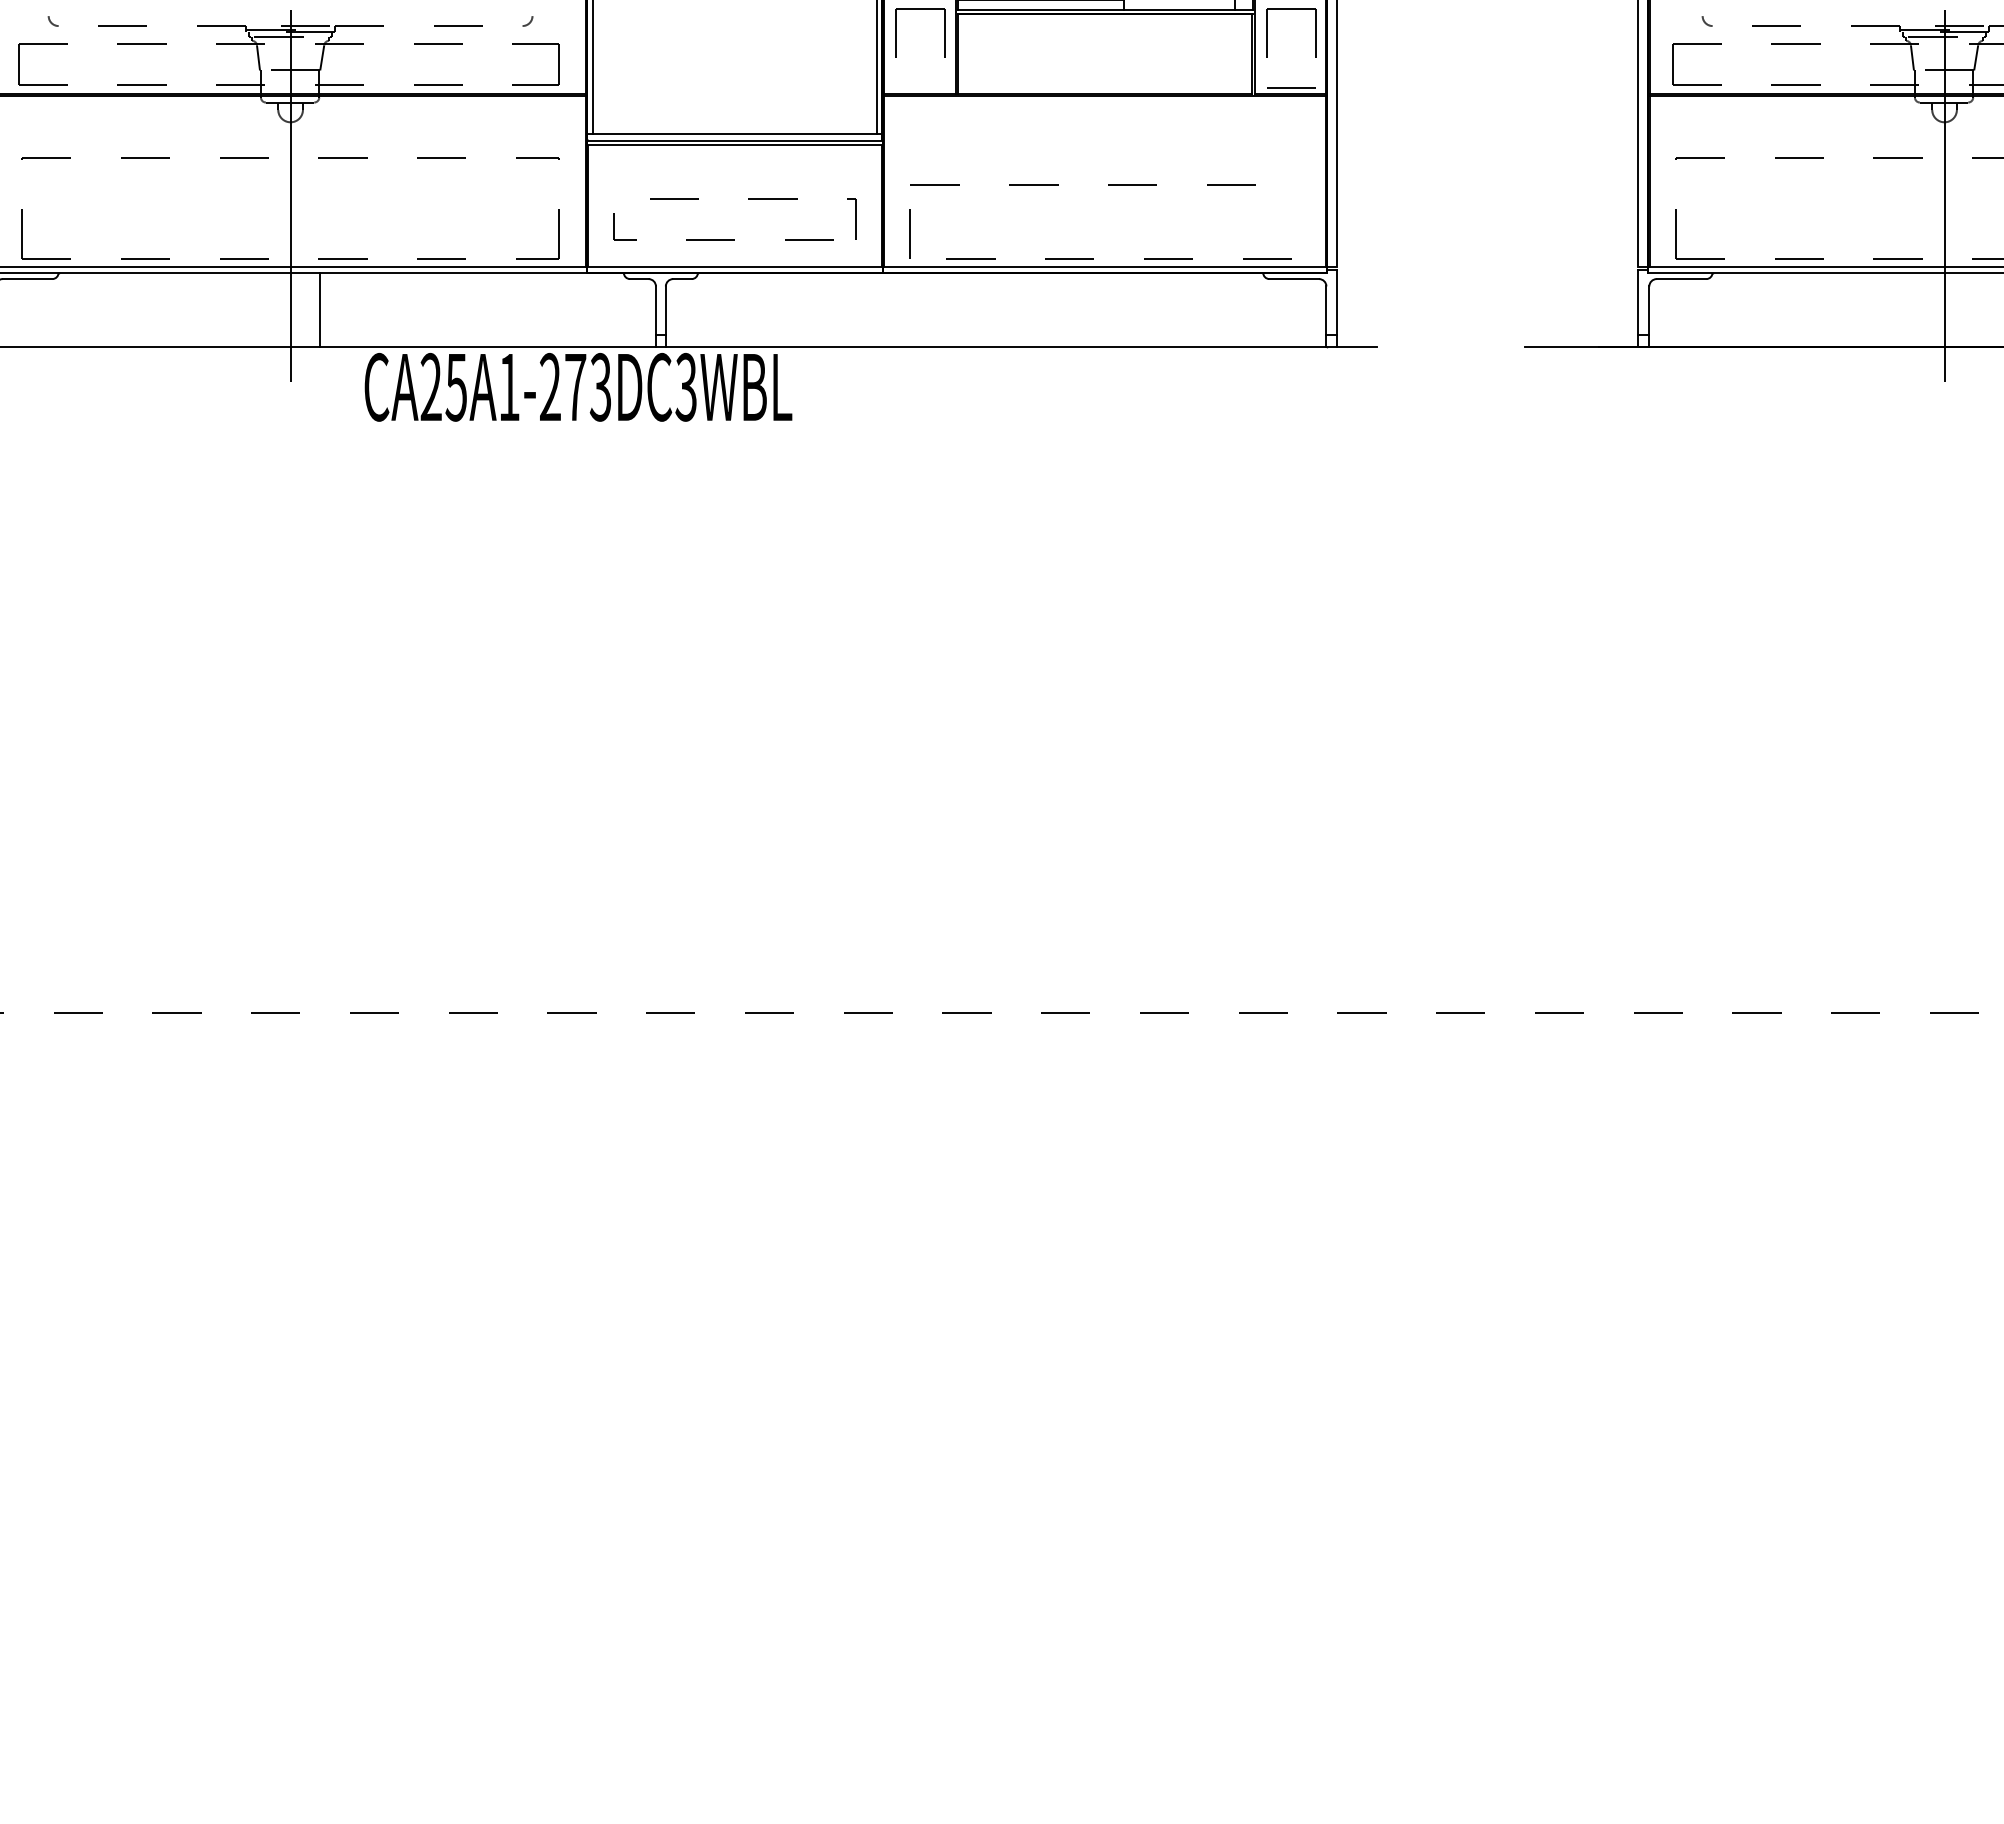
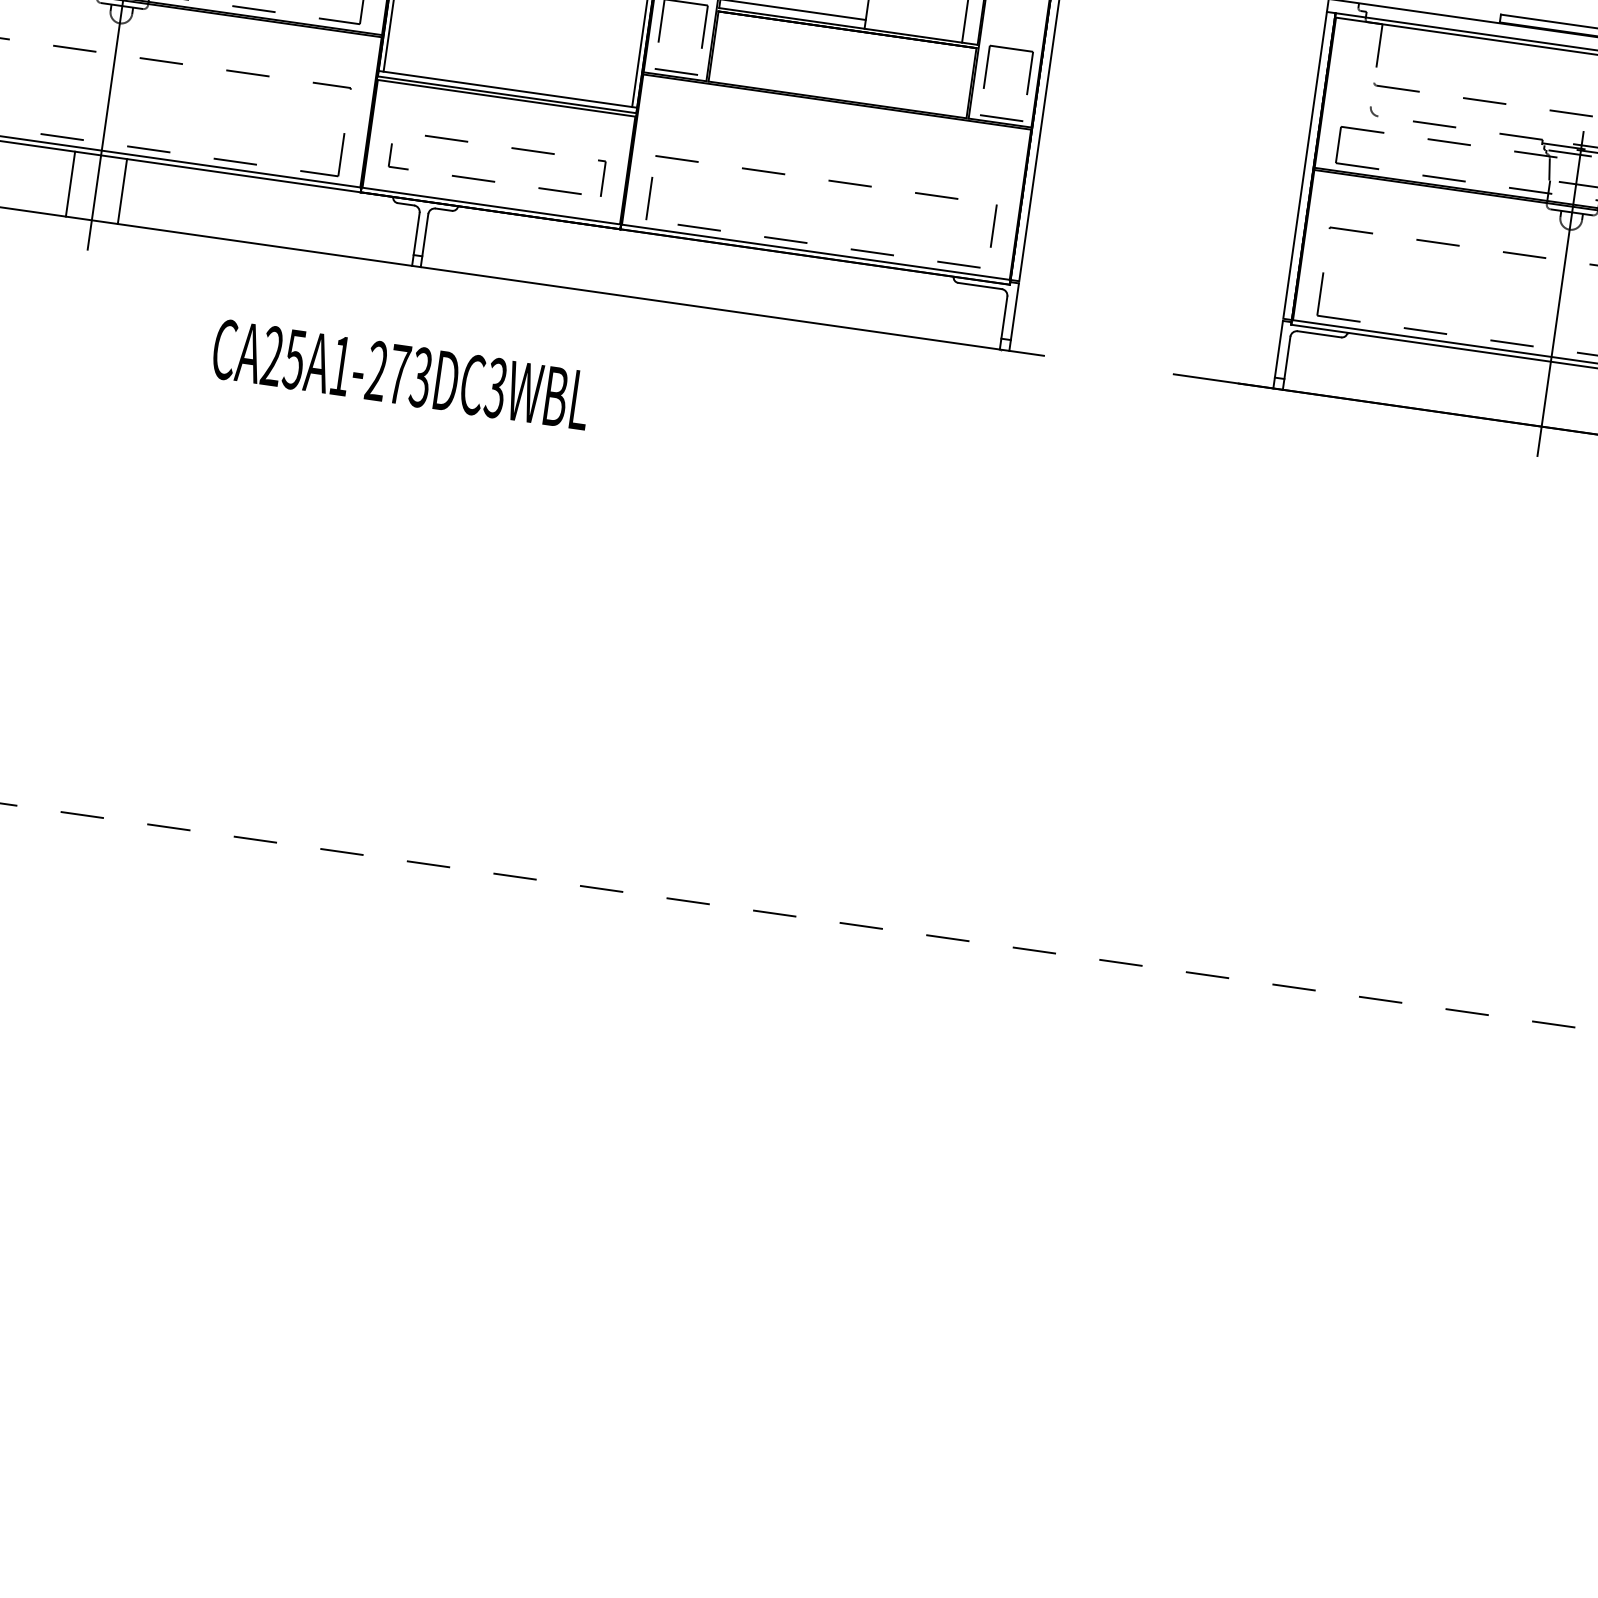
line: (920, 88) -> (676, 72), added
line: (1299, 209) -> (993, 225), added
line: (260, 309) -> (70, 183), added
text: (578, 387) -> (401, 374), moved

